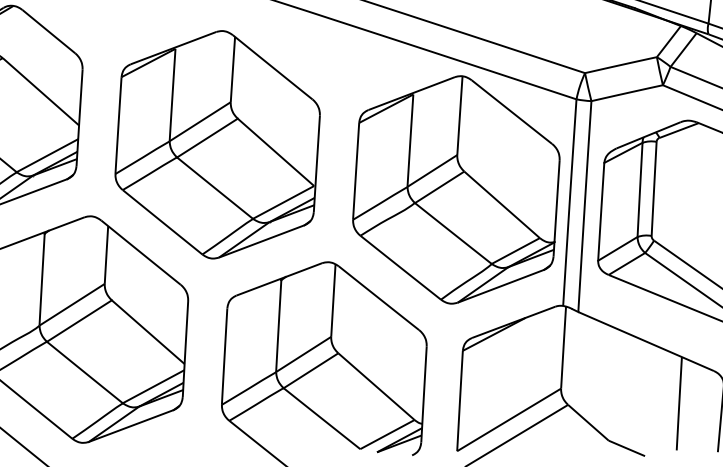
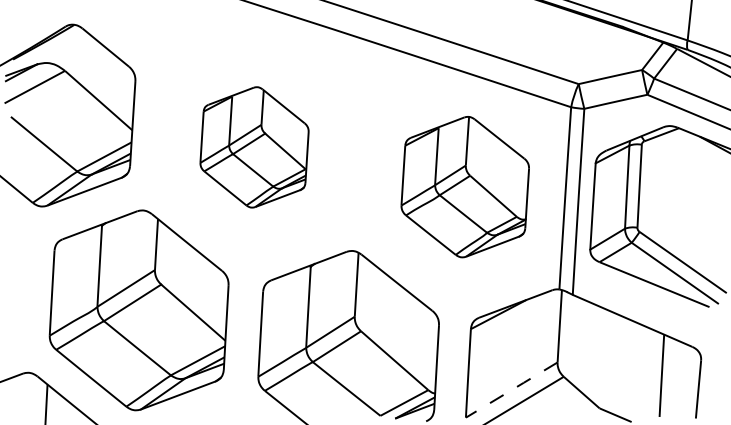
part: (217, 144) -> (254, 147), size x0.6
part: (456, 189) -> (465, 186), size x0.7
line: (508, 419) -> (511, 389), solid -> dashed

